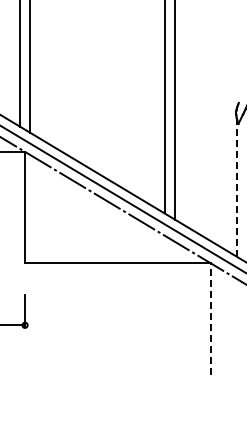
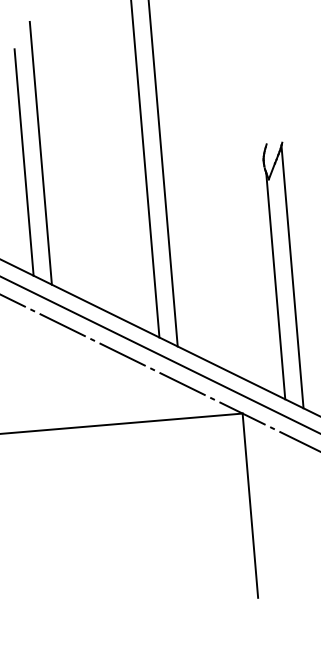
line: (102, 96) -> (40, 152), added
line: (92, 101) -> (24, 162), added
line: (237, 187) -> (276, 284), dashed -> solid
line: (210, 319) -> (249, 506), dashed -> solid

